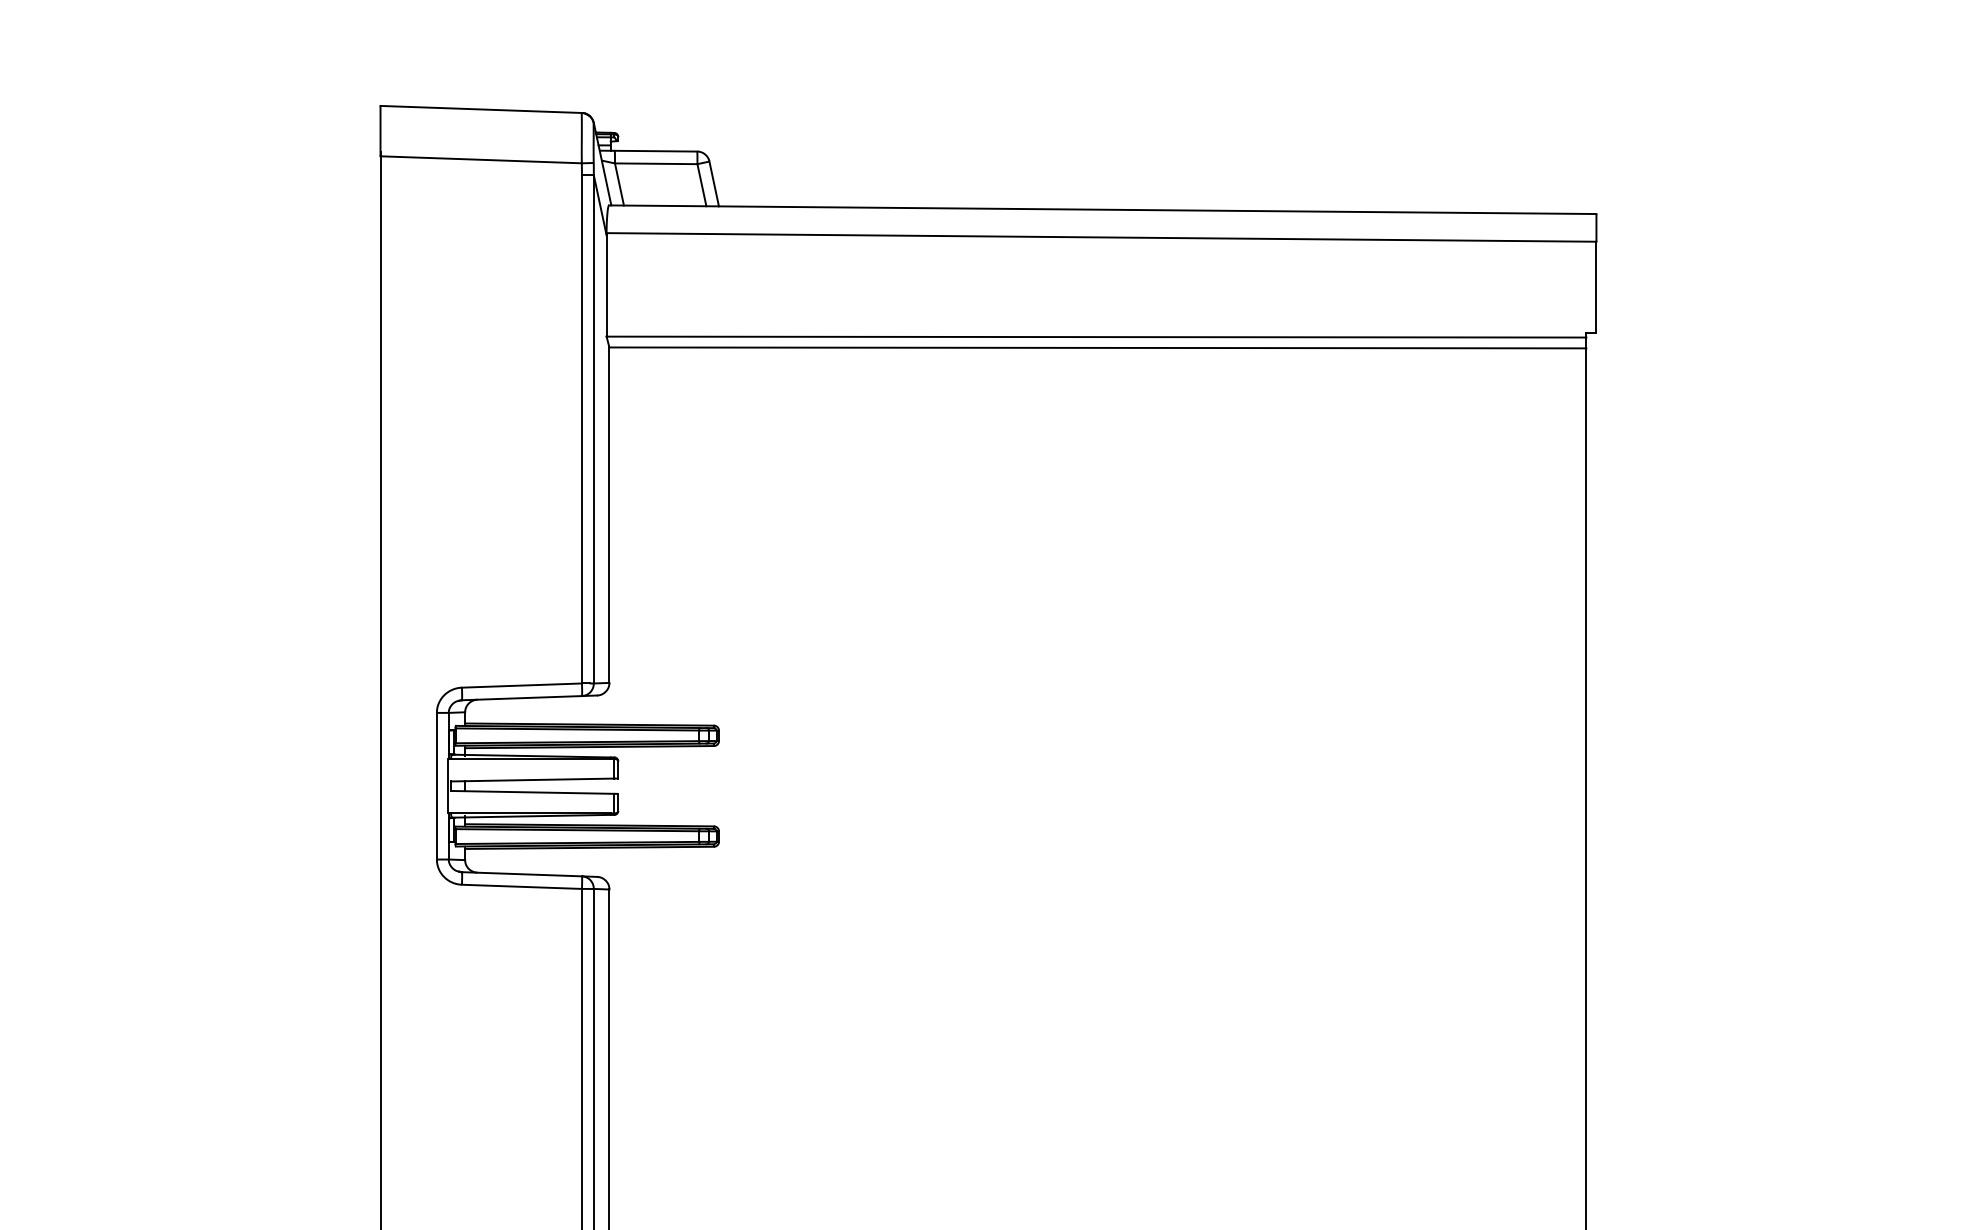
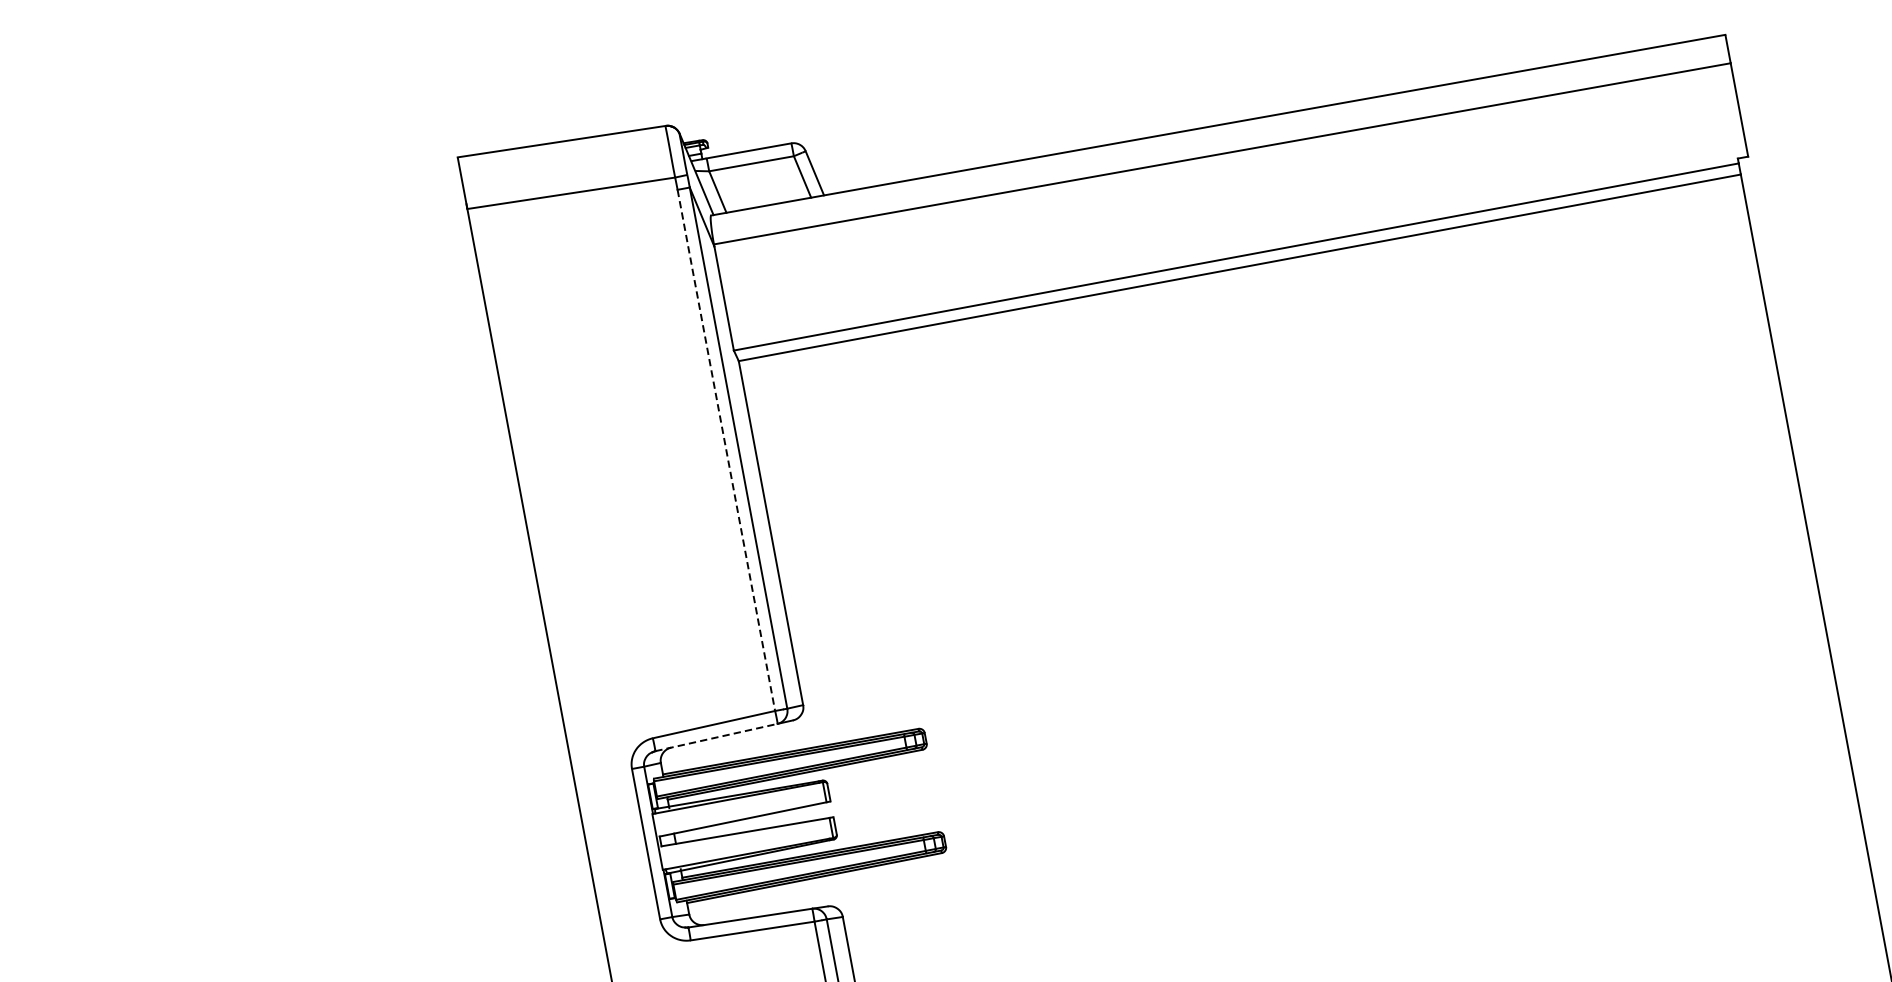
line: (581, 429) -> (725, 450), solid -> dashed
line: (522, 698) -> (717, 737), solid -> dashed

